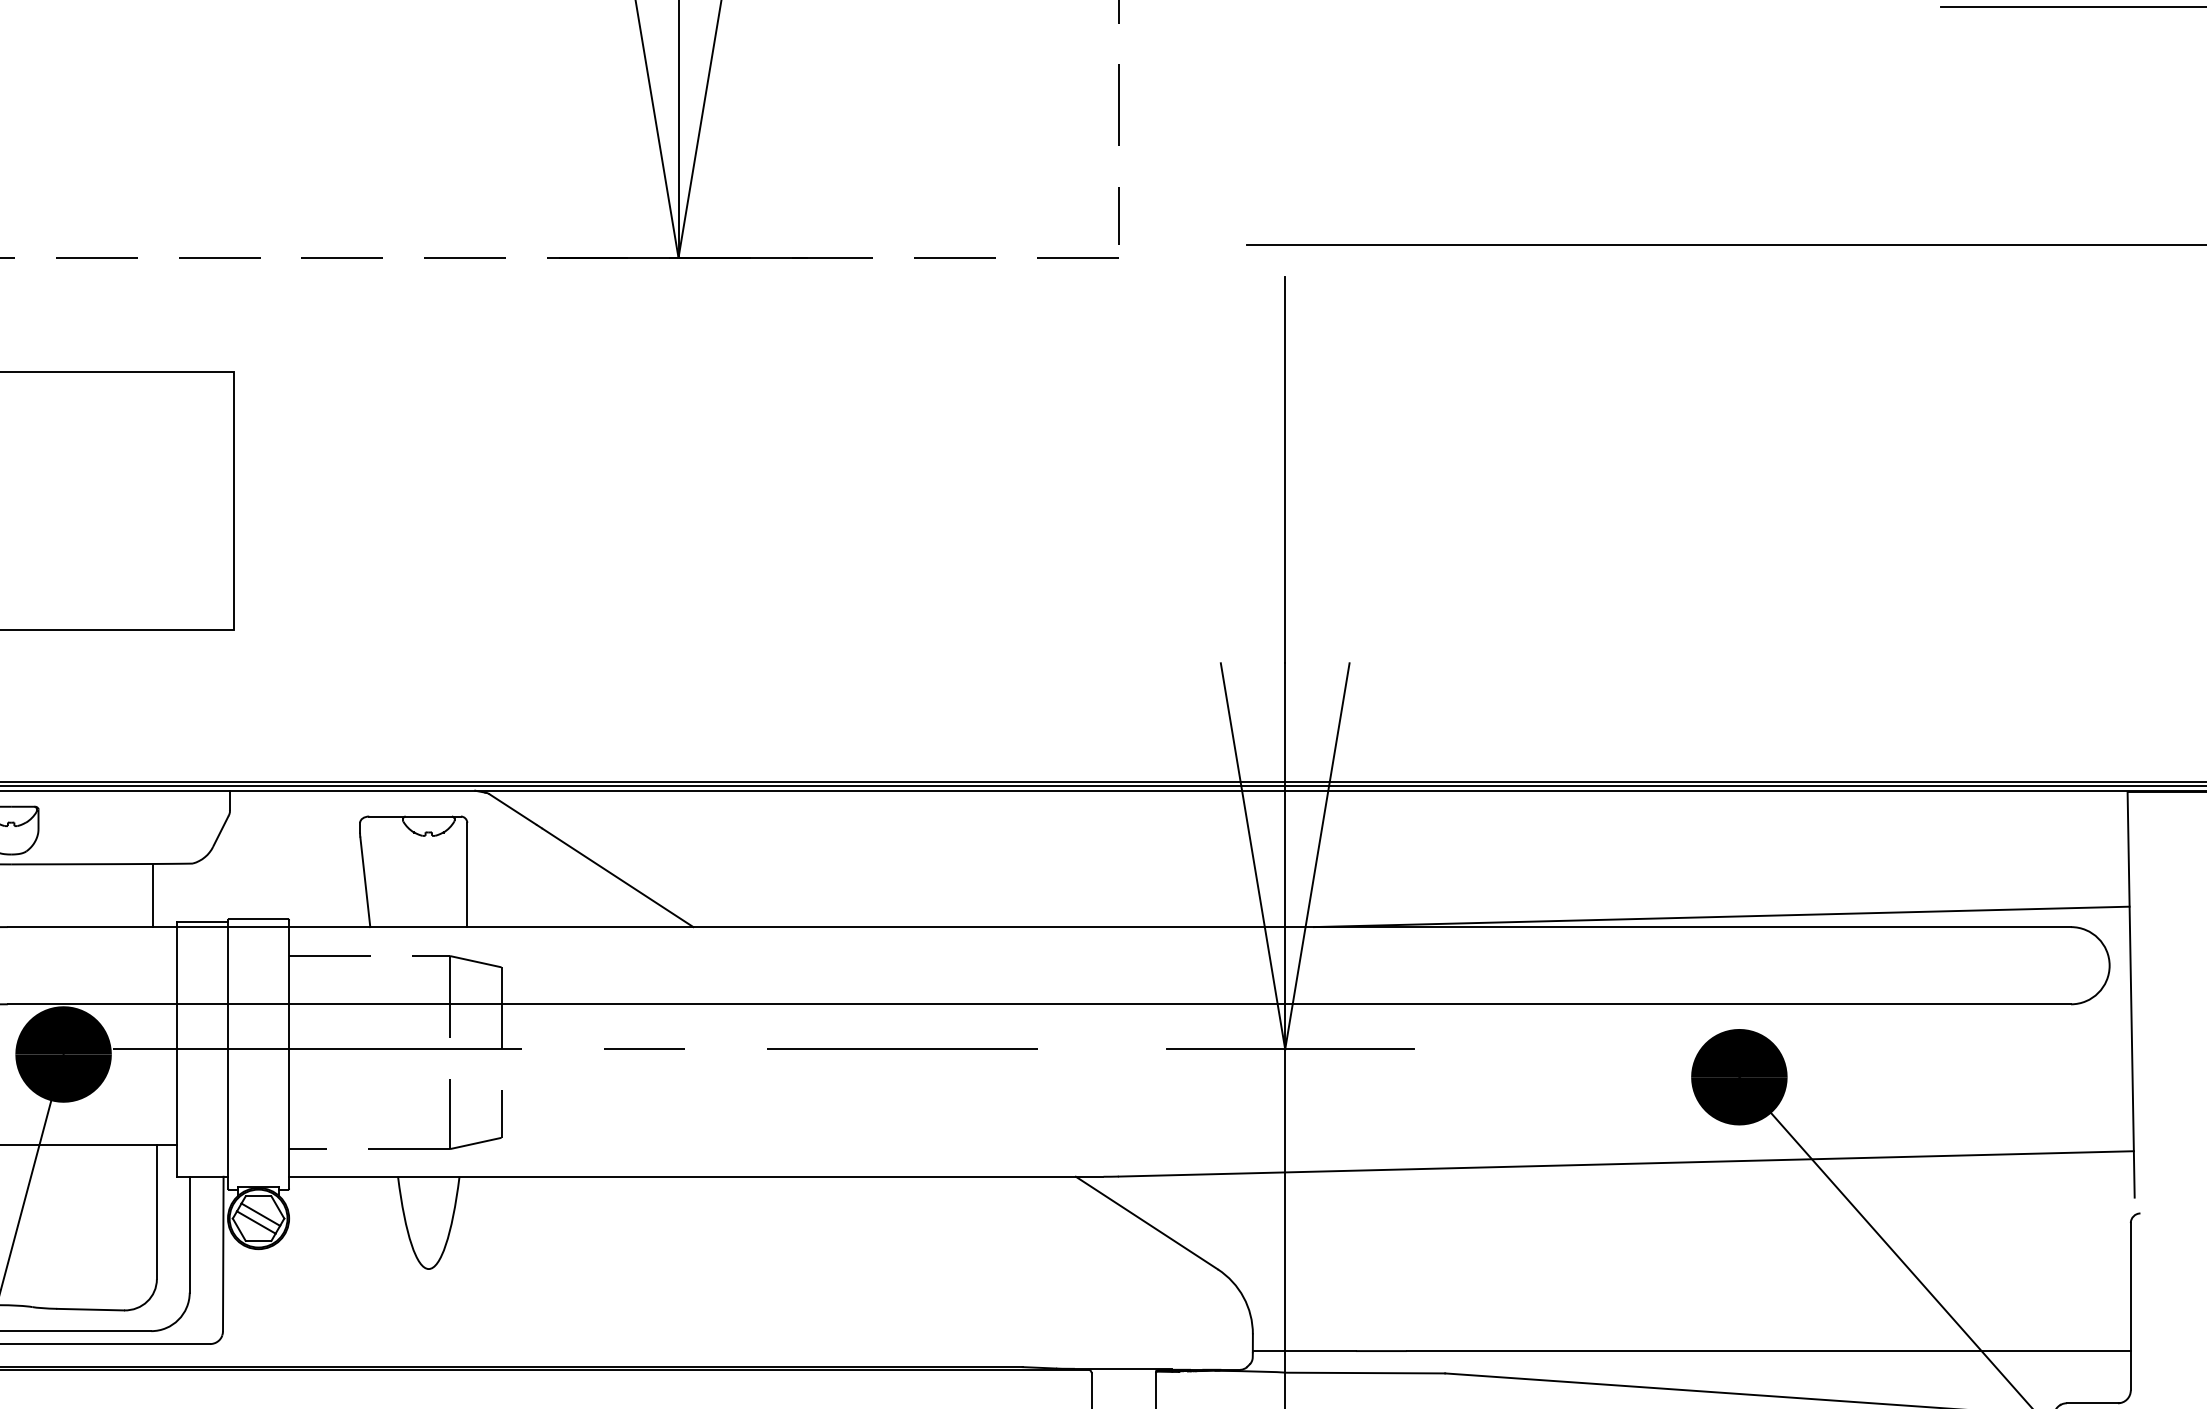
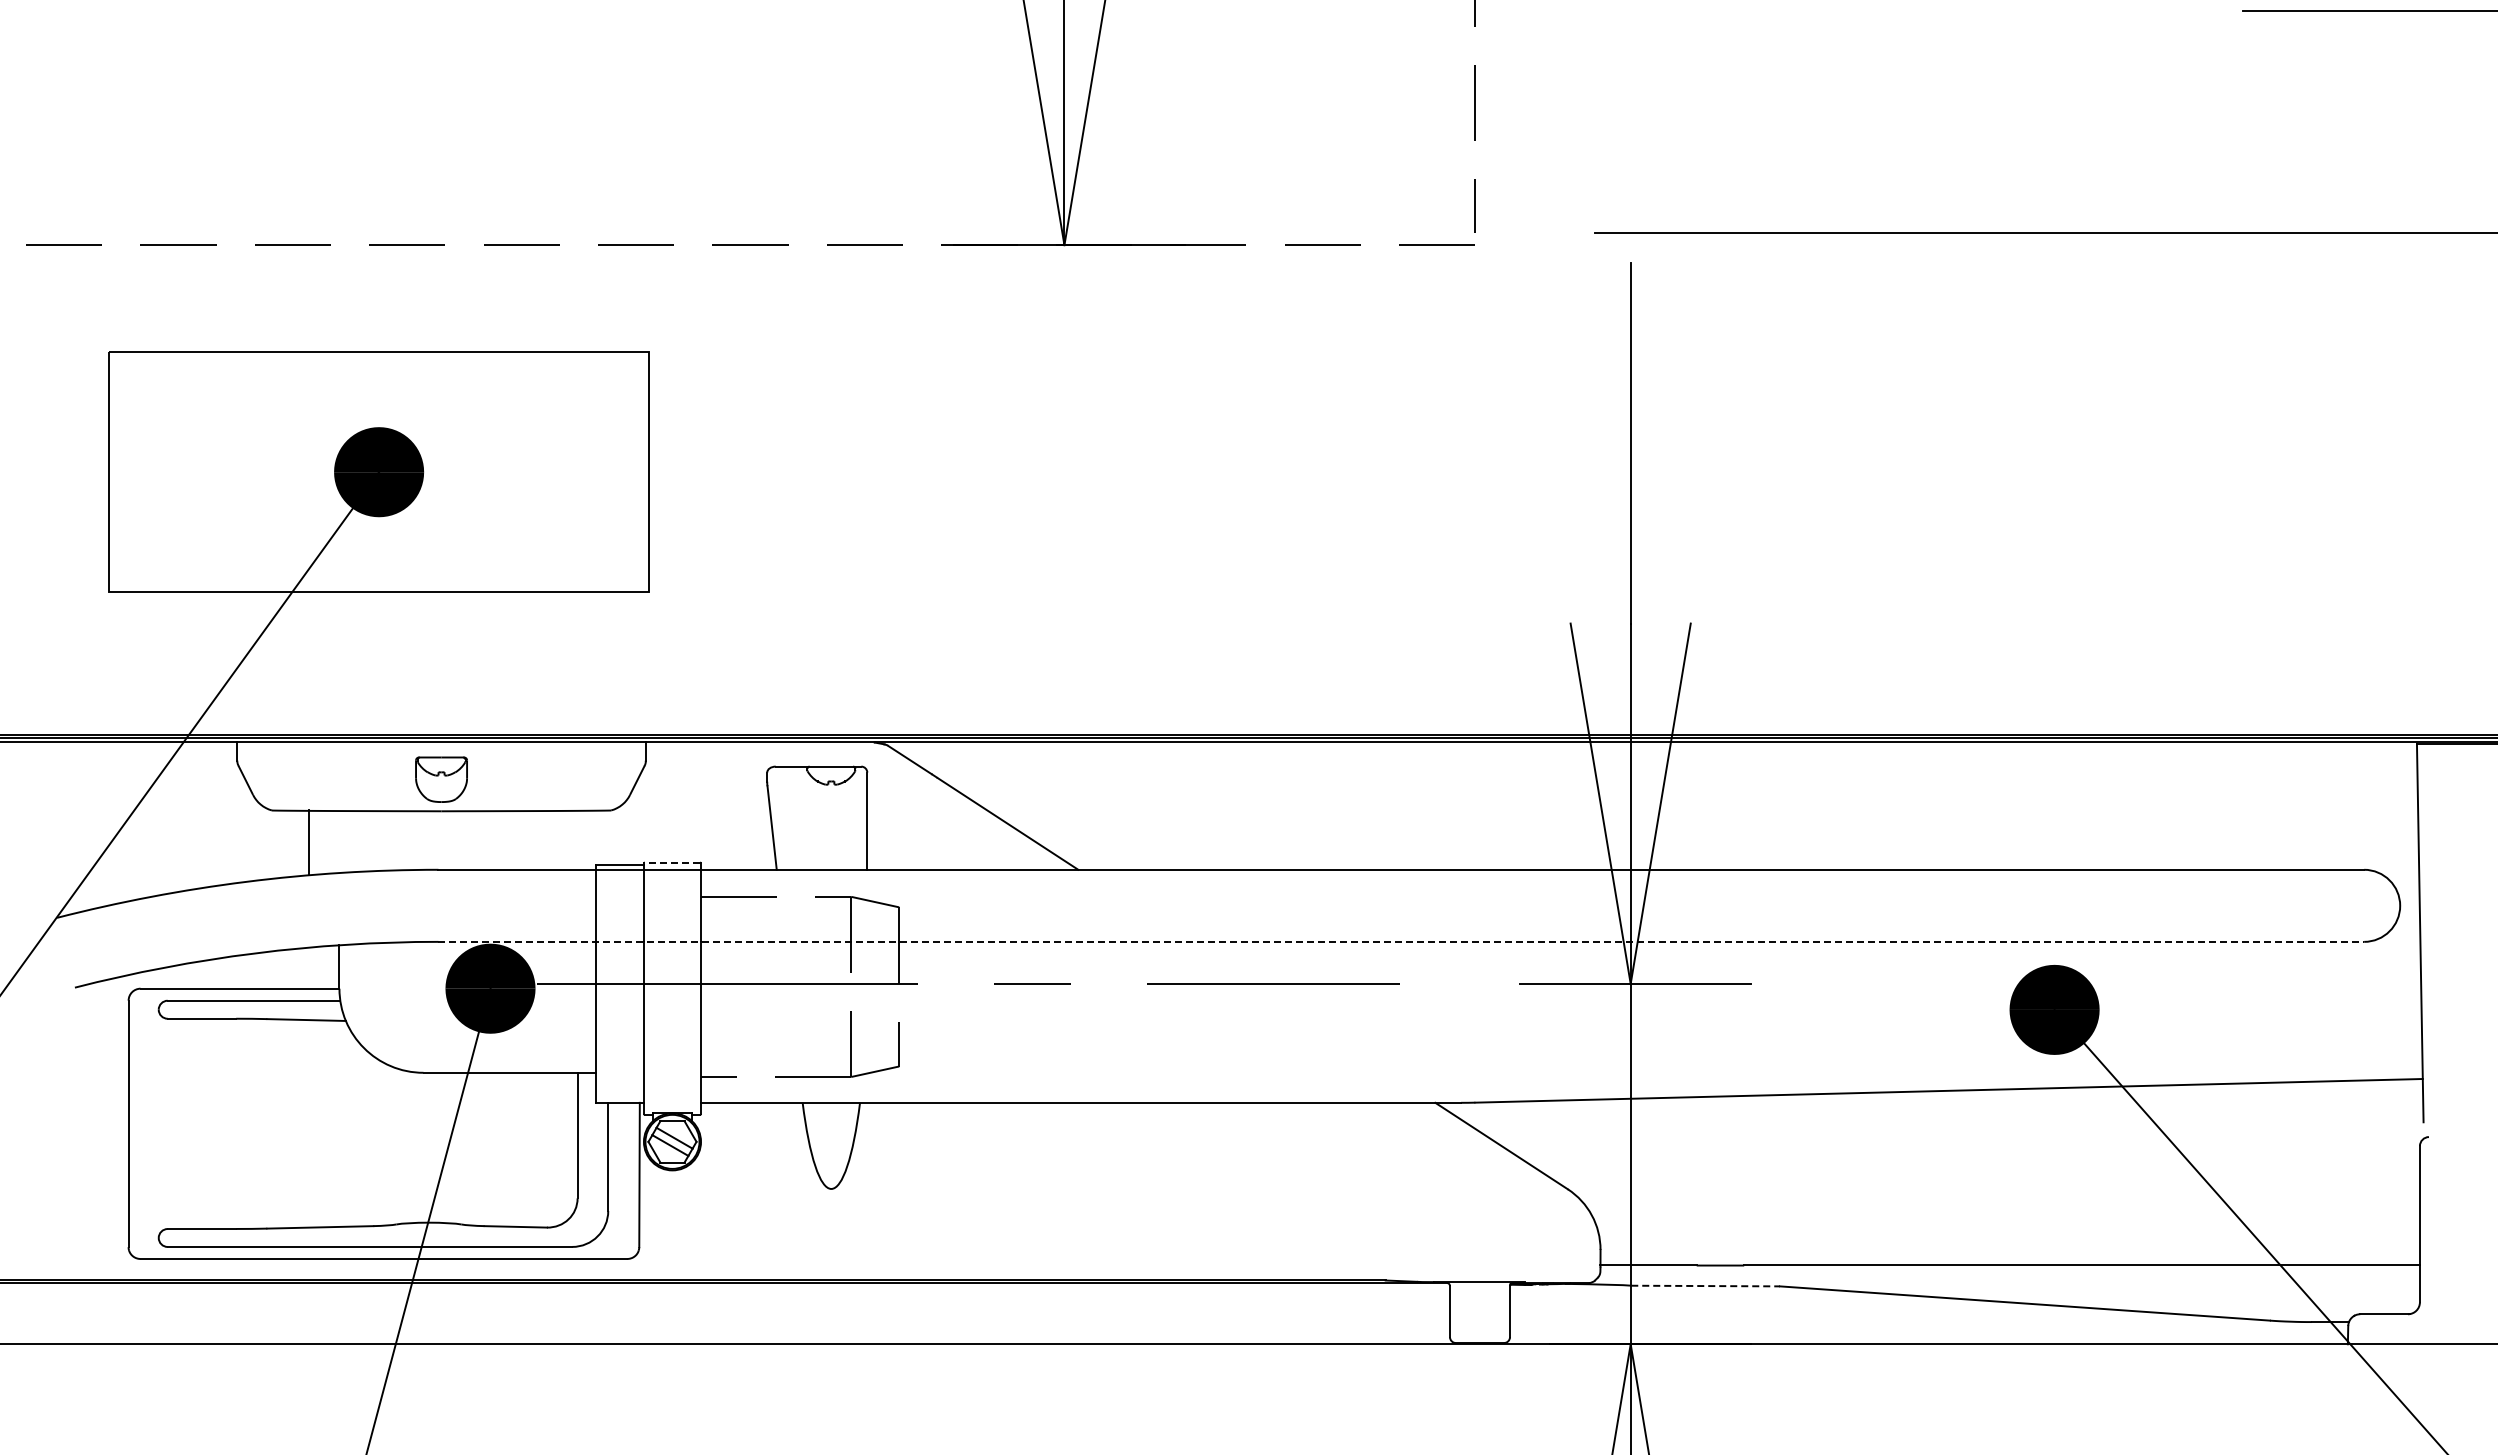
line: (152, 895) -> (573, 840), removed
line: (1721, 916) -> (2037, 859), removed
line: (258, 919) -> (672, 862), solid -> dashed
line: (1039, 1003) -> (1401, 941), solid -> dashed
line: (1366, 1373) -> (1706, 1286), solid -> dashed

